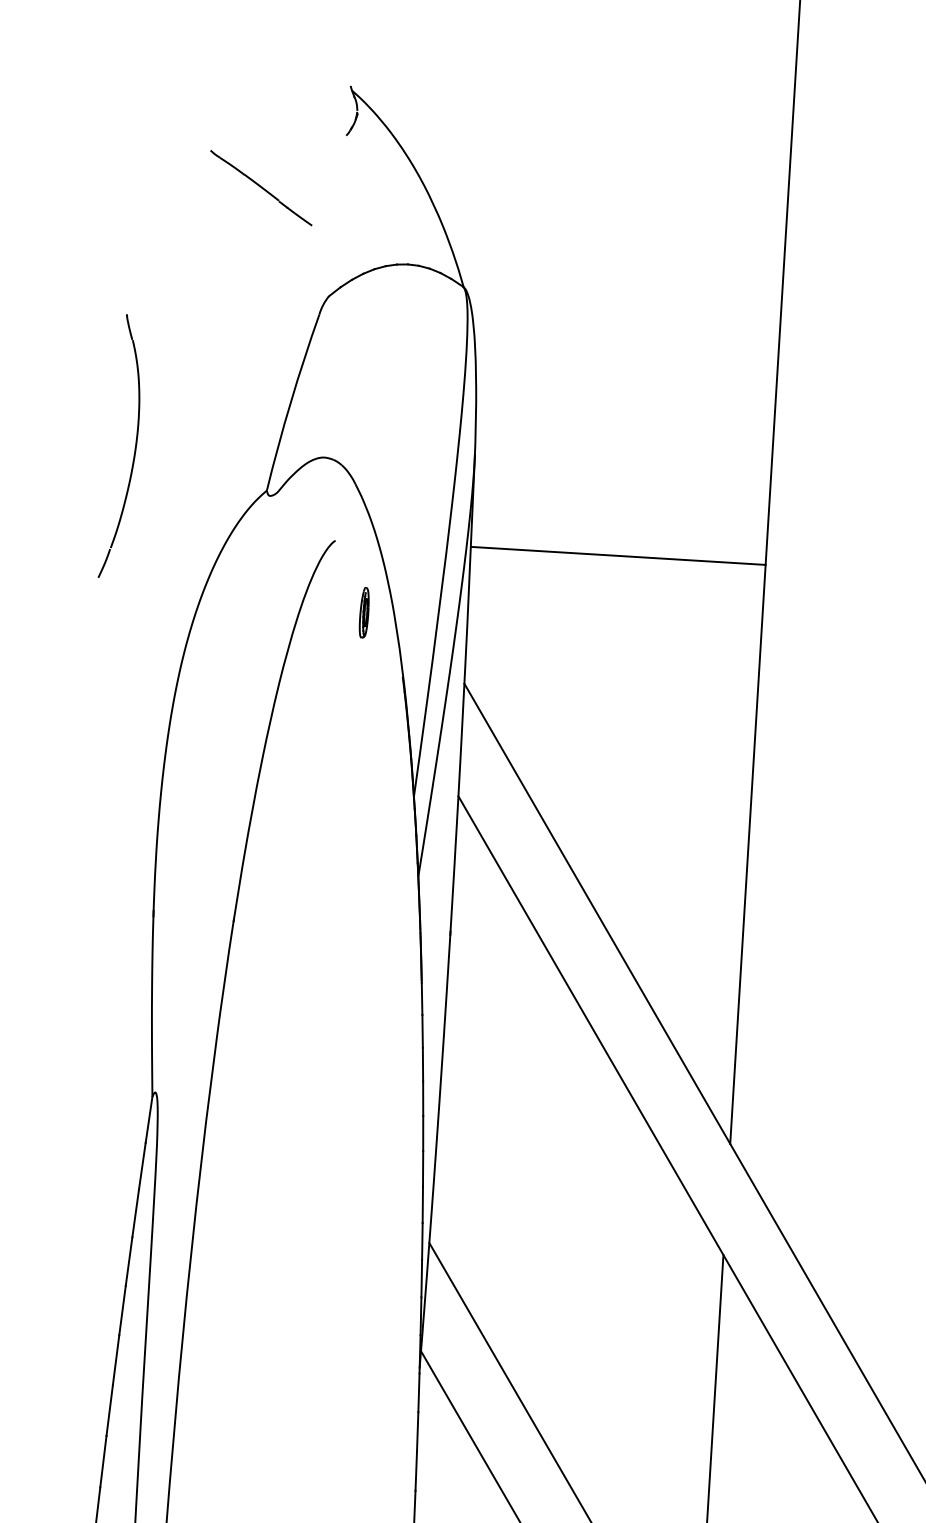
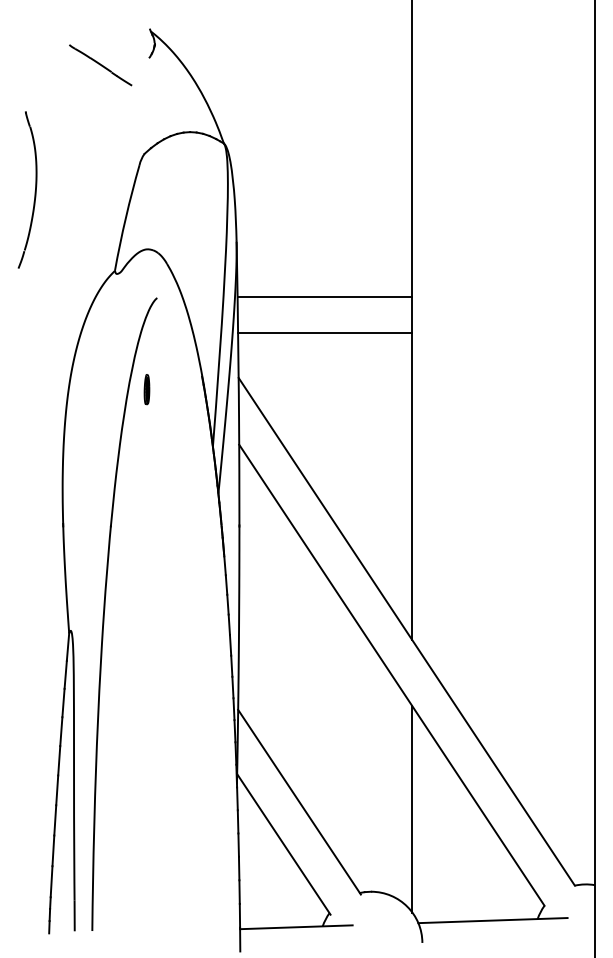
line: (260, 188) -> (100, 65), moved
part: (133, 449) -> (34, 191), moved
part: (363, 612) -> (146, 389), moved
line: (615, 617) -> (325, 333), added

